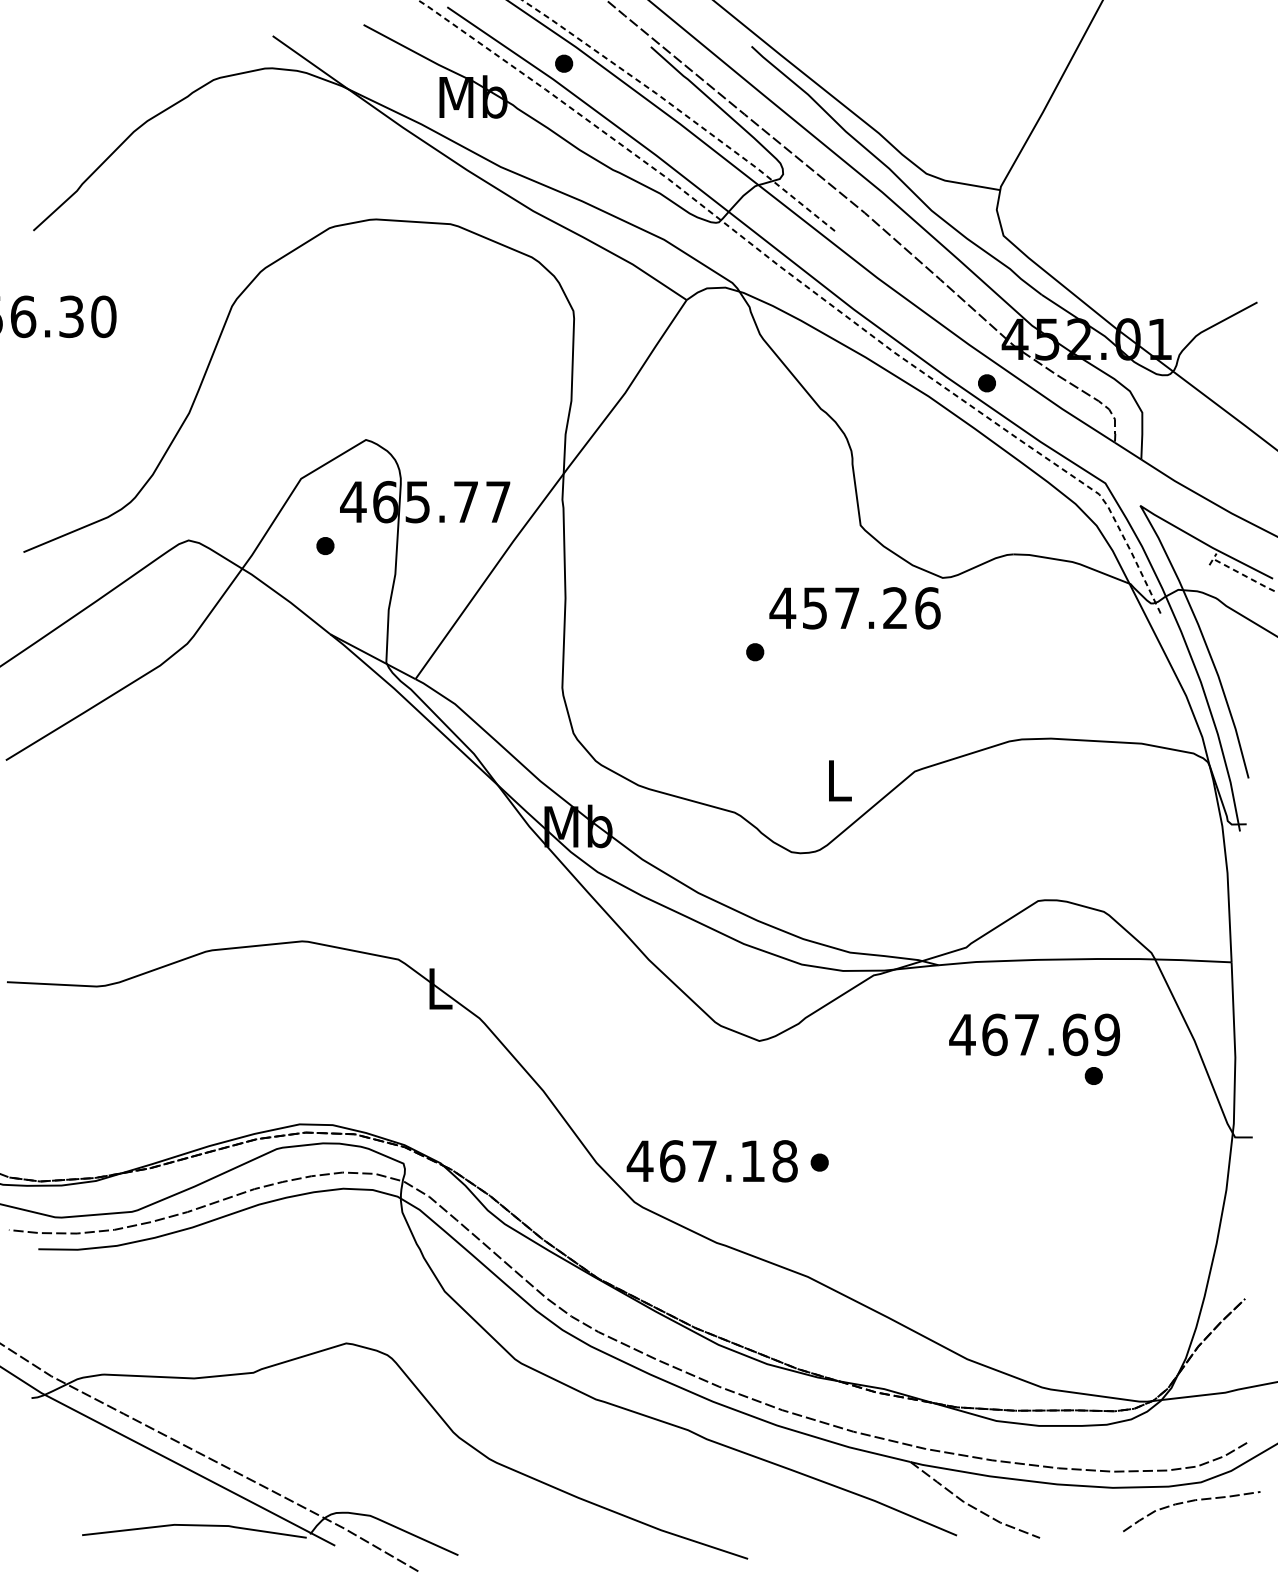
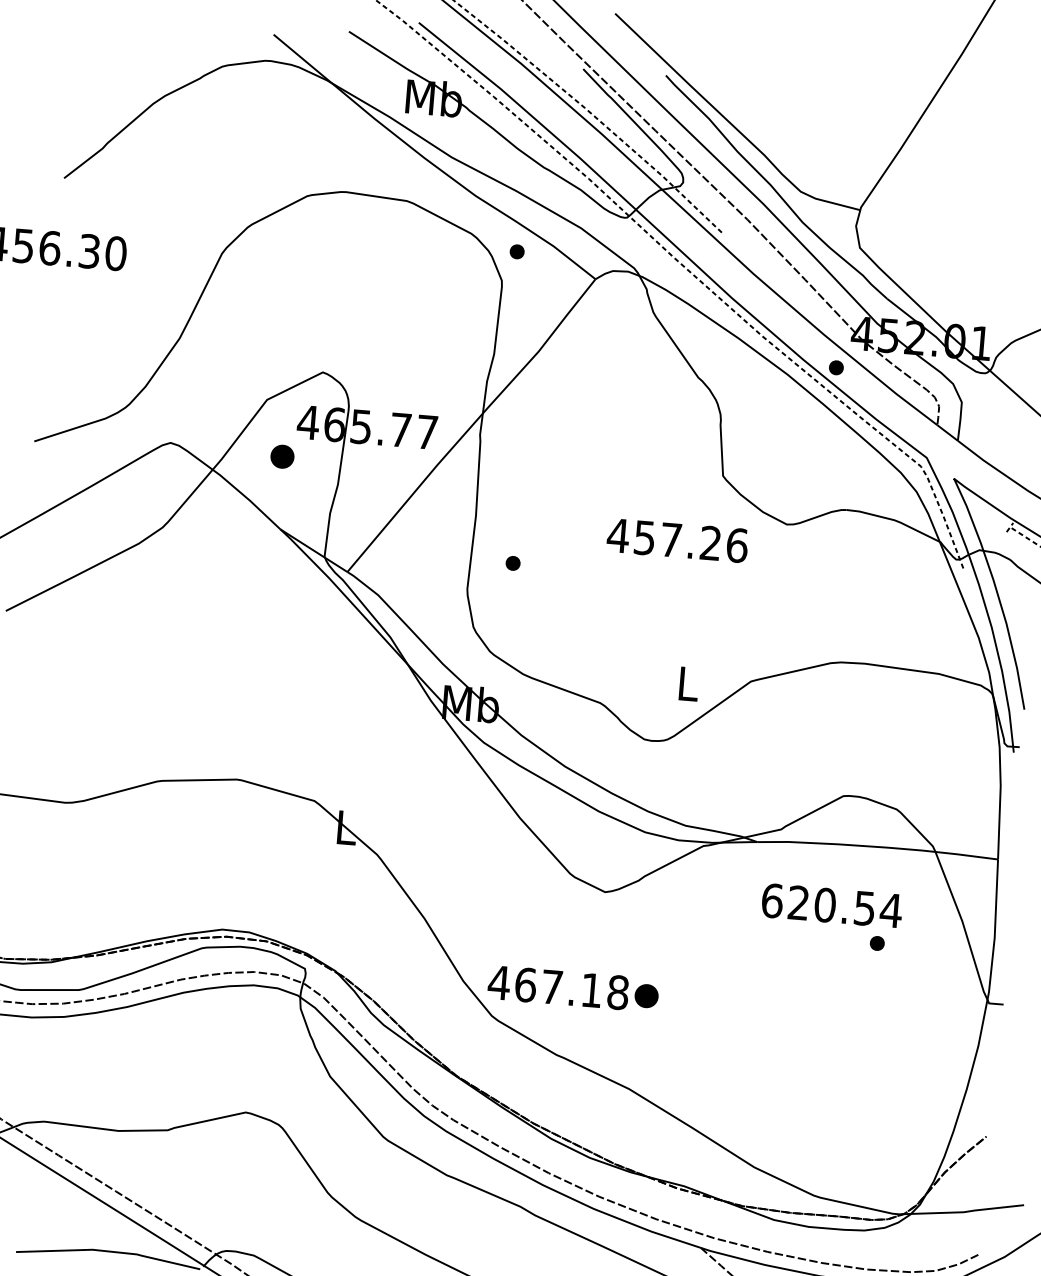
part: (564, 63) -> (517, 251), moved
part: (325, 545) -> (282, 456), size x1.6
text: (854, 608) -> (677, 540), moved
part: (755, 652) -> (513, 563), moved
text: (1034, 1034) -> (831, 905), 467.69 -> 620.54
part: (819, 1162) -> (646, 995), size x1.6

